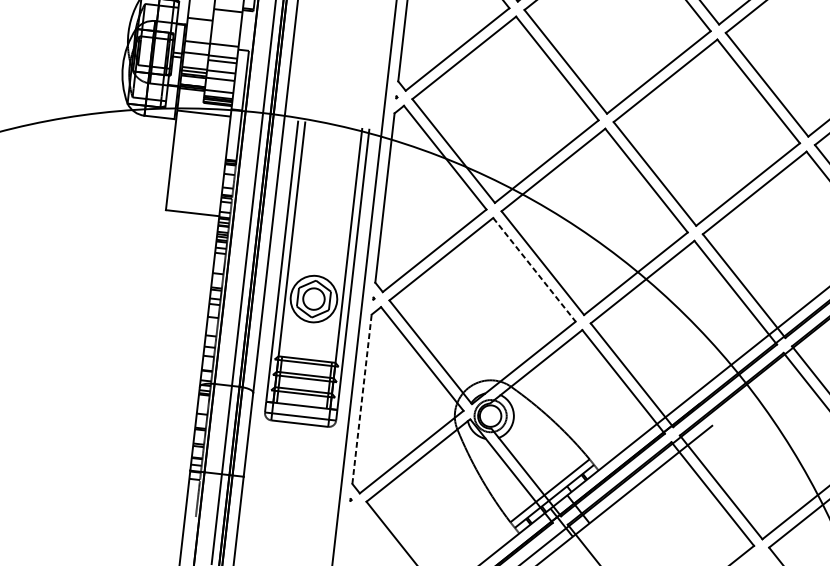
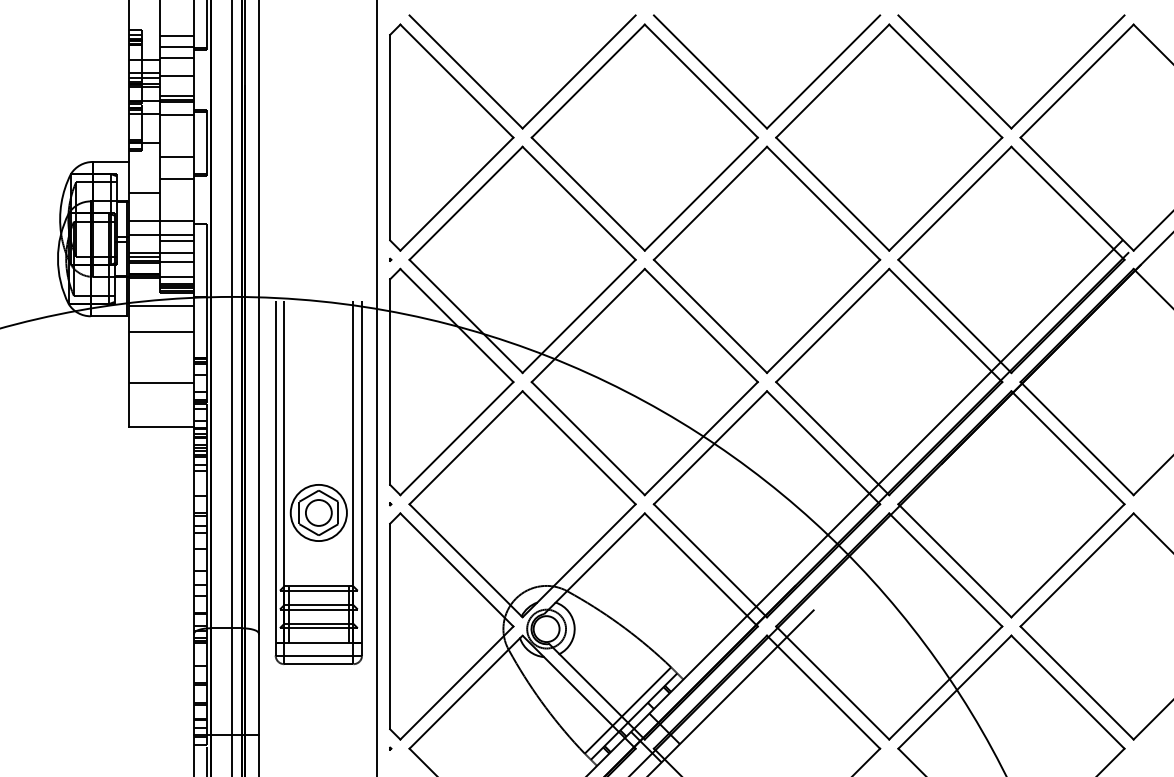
line: (201, 134) -> (161, 331), added
line: (196, 177) -> (161, 383), added
line: (534, 269) -> (579, 447), dashed -> solid
line: (362, 399) -> (390, 626), dashed -> solid

